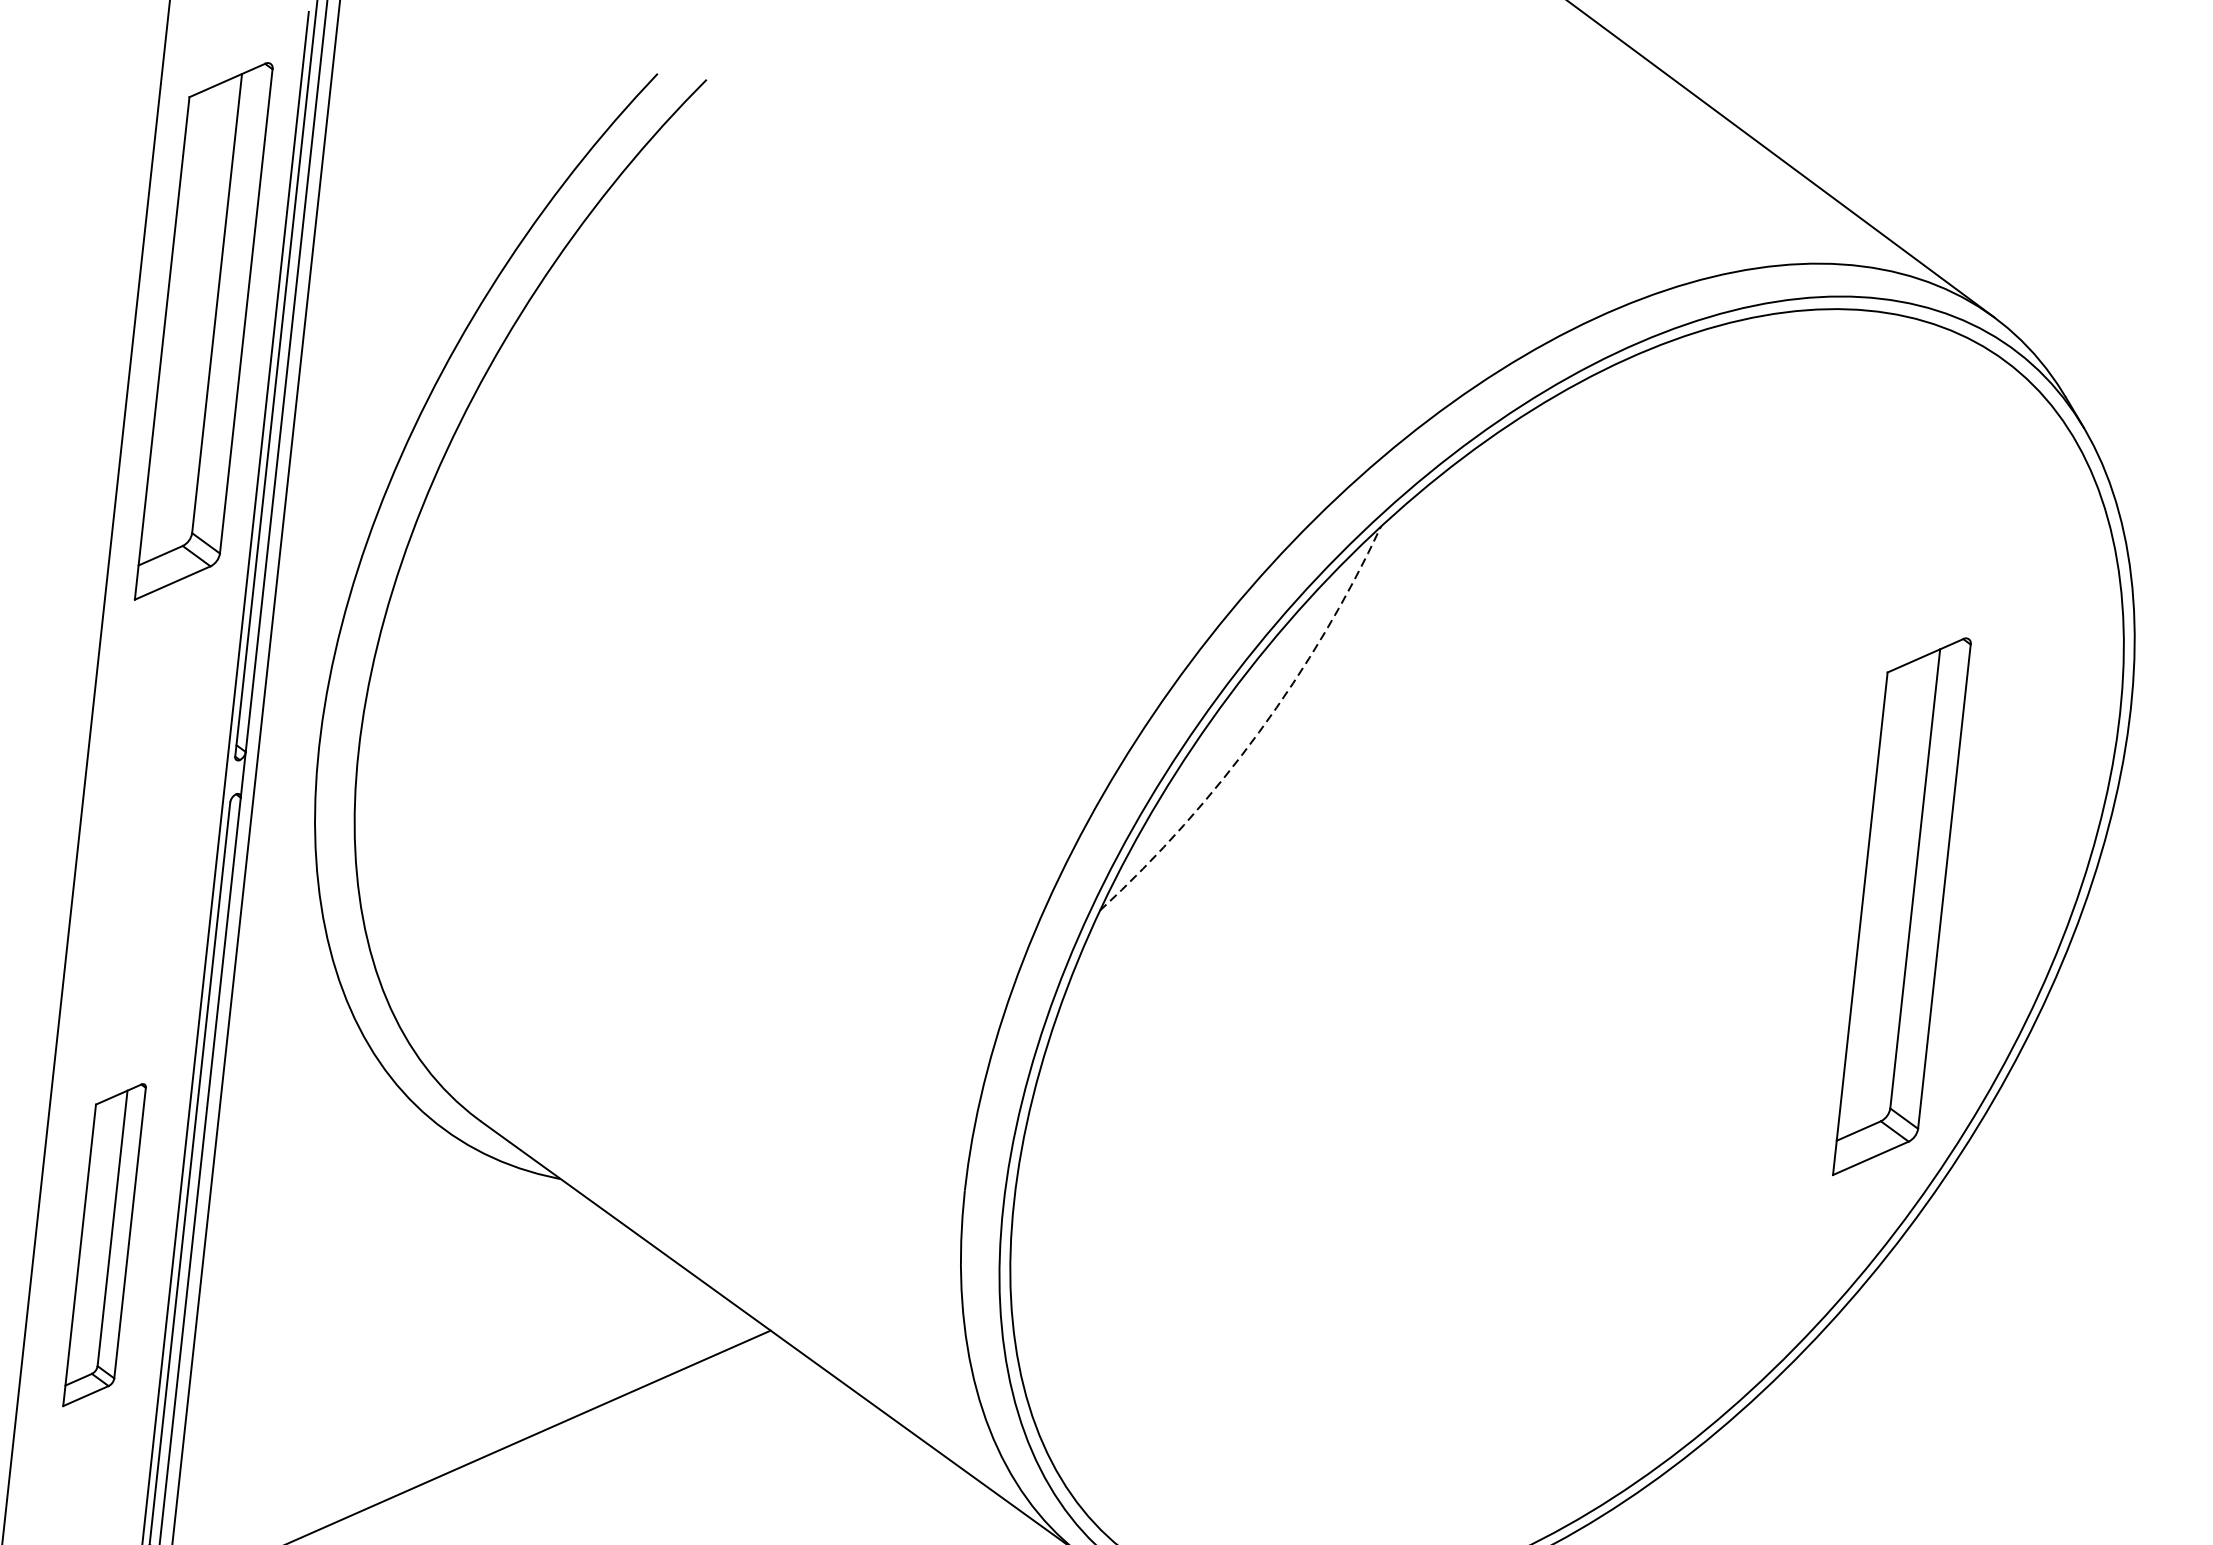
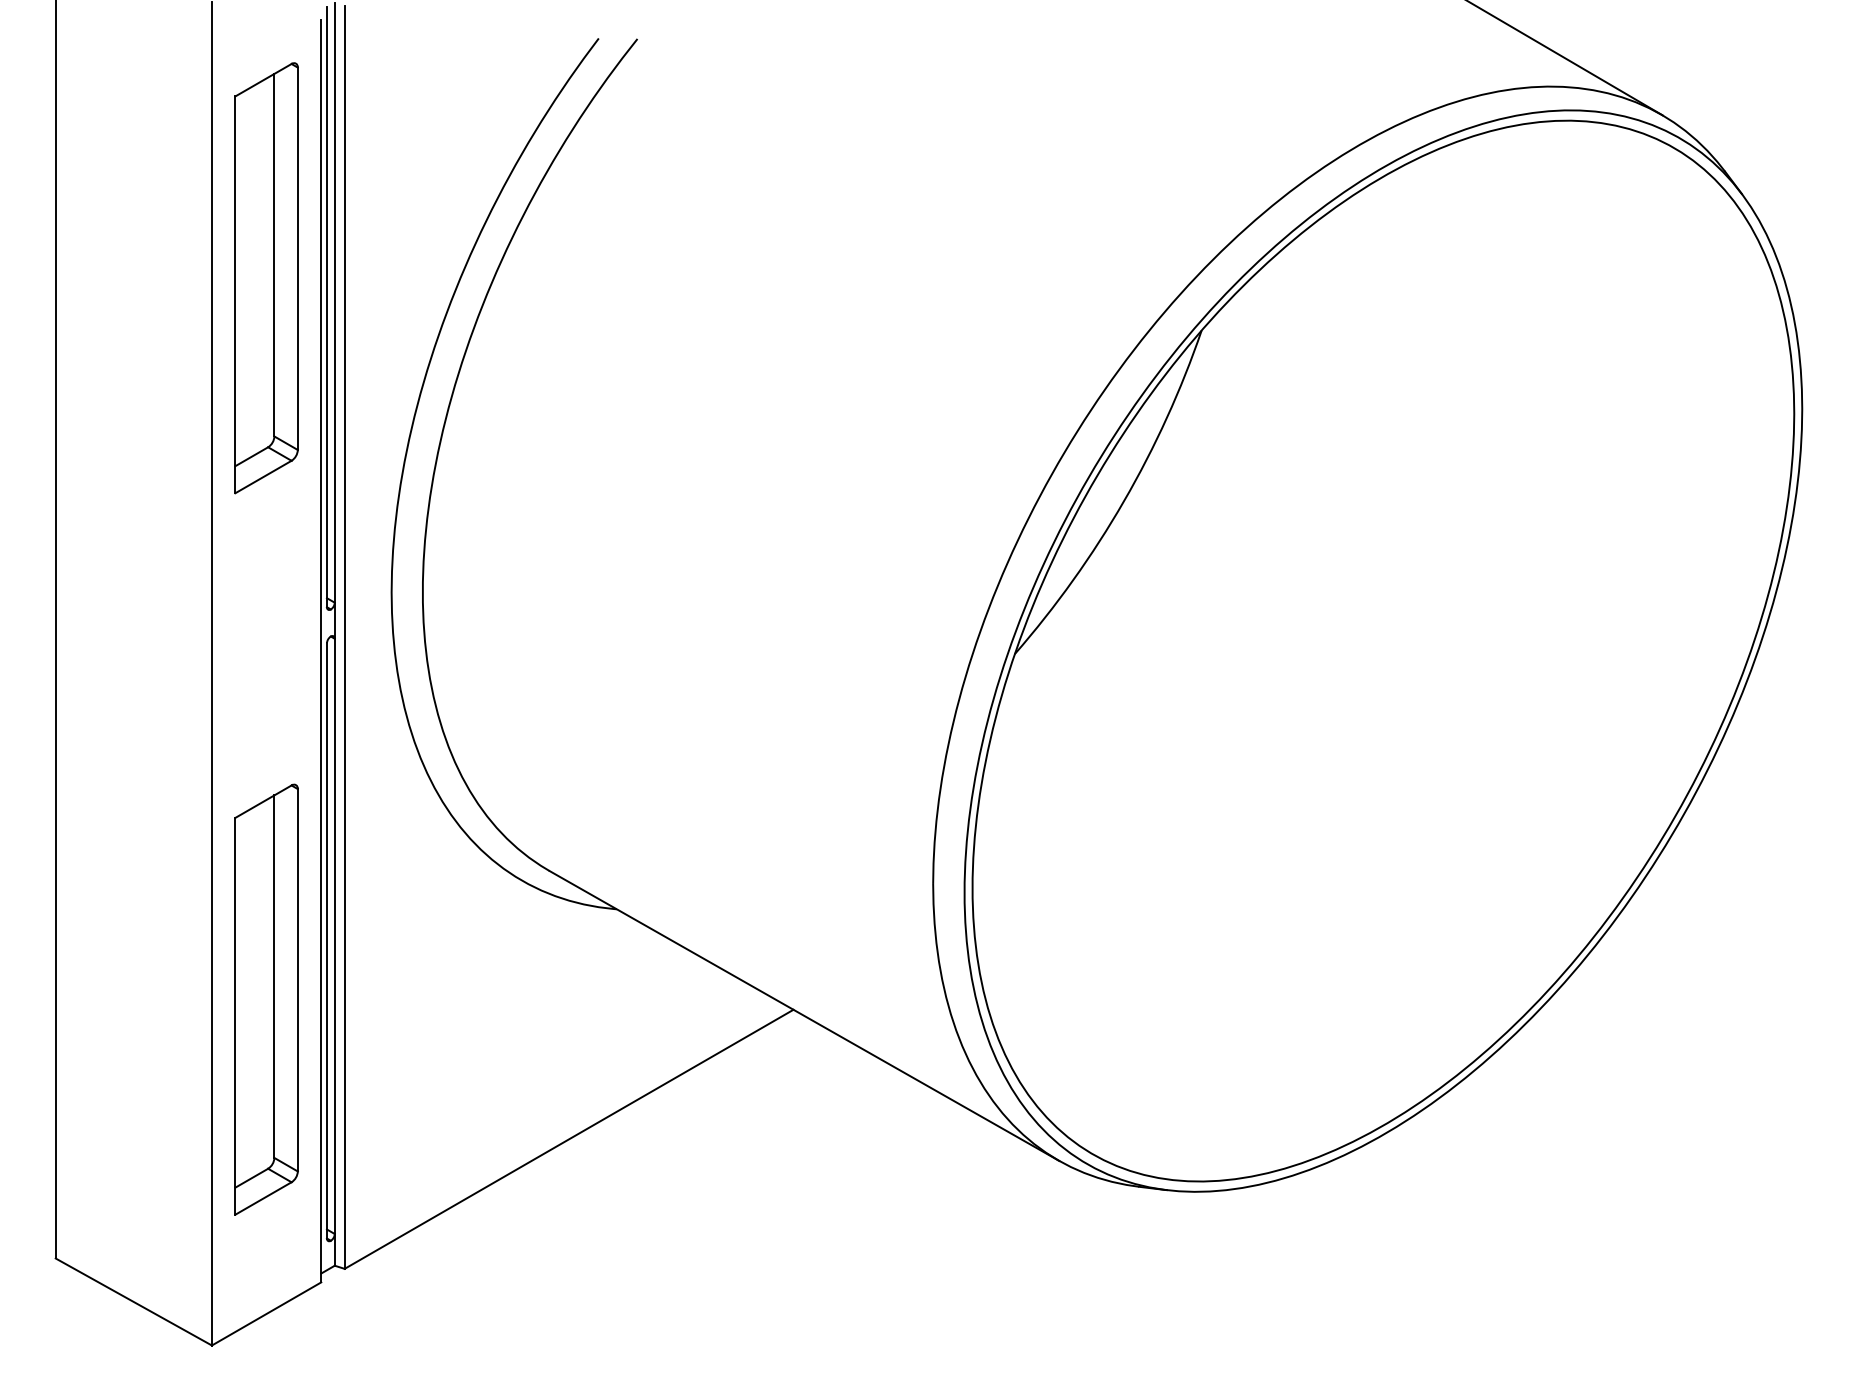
arc: (1258, 732) -> (1123, 501), dashed -> solid
part: (1902, 907) -> (1640, 583), removed
part: (104, 1245) -> (266, 999), size x1.67

